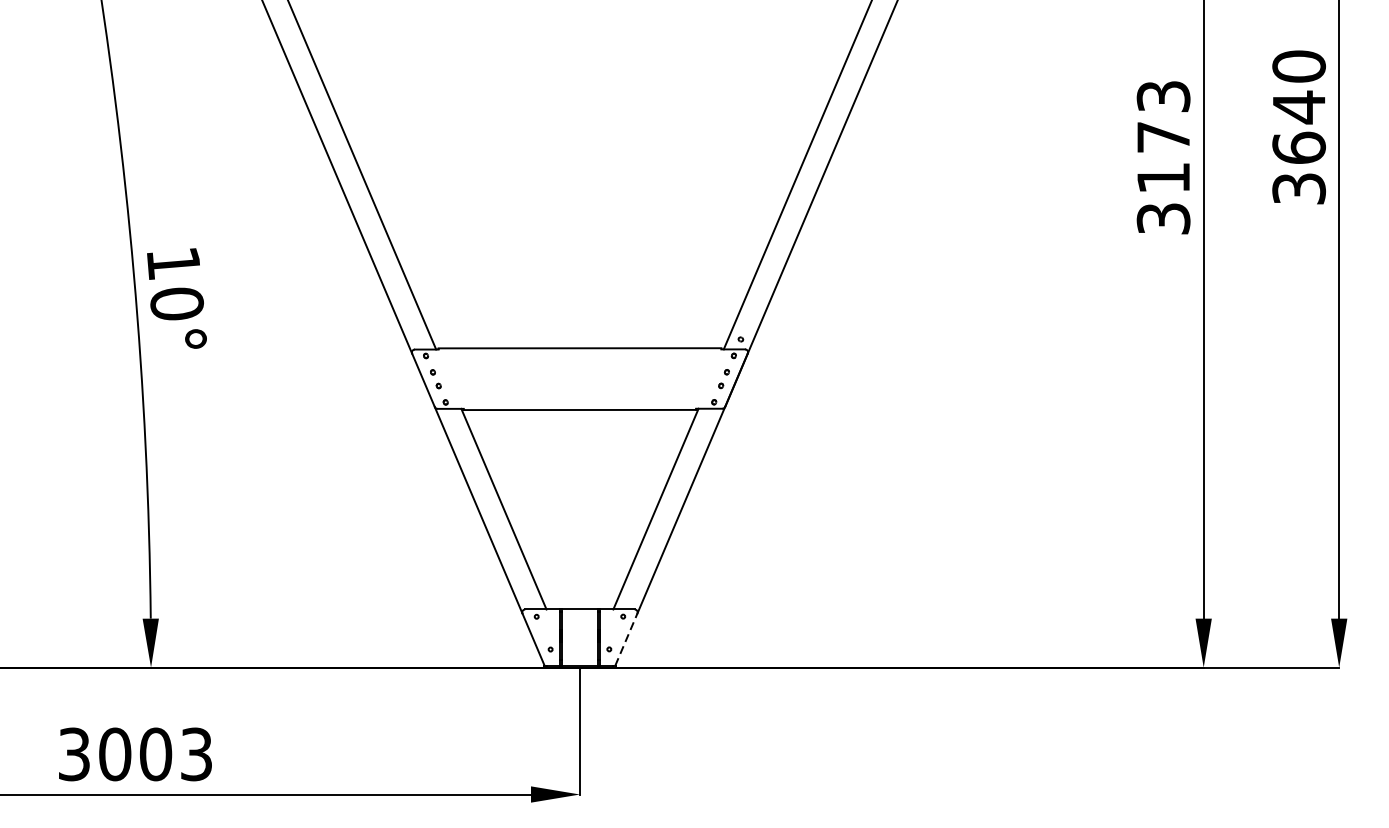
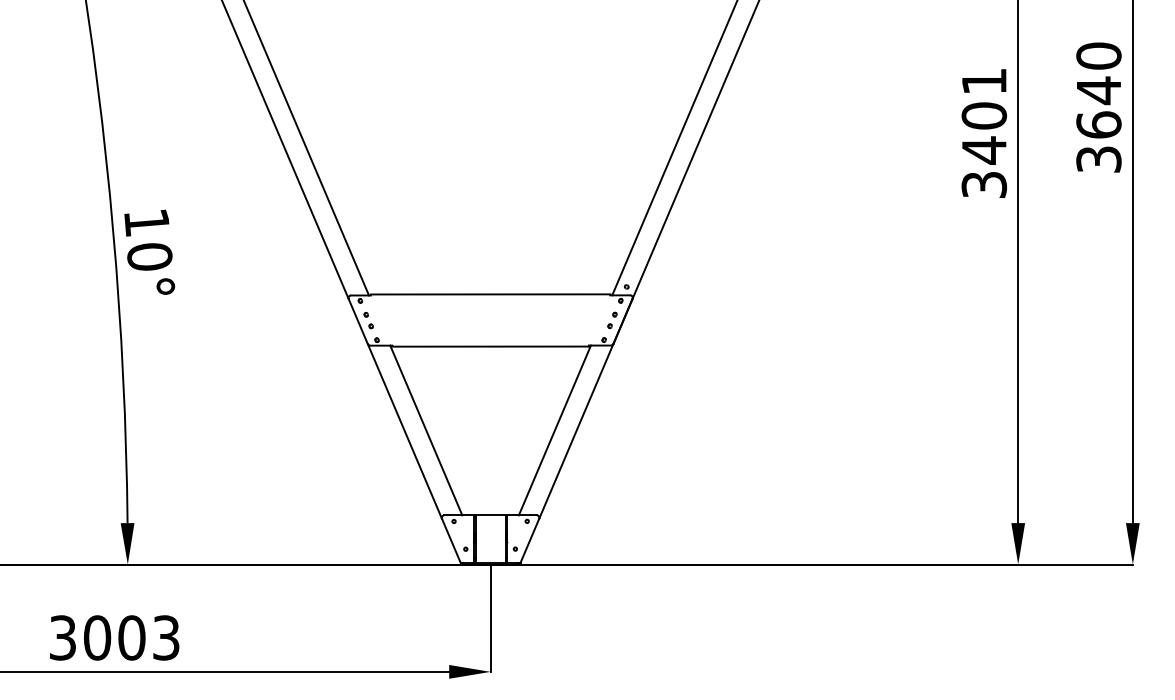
text: (1163, 137) -> (984, 116), 3173 -> 3401
line: (627, 639) -> (530, 540), dashed -> solid

